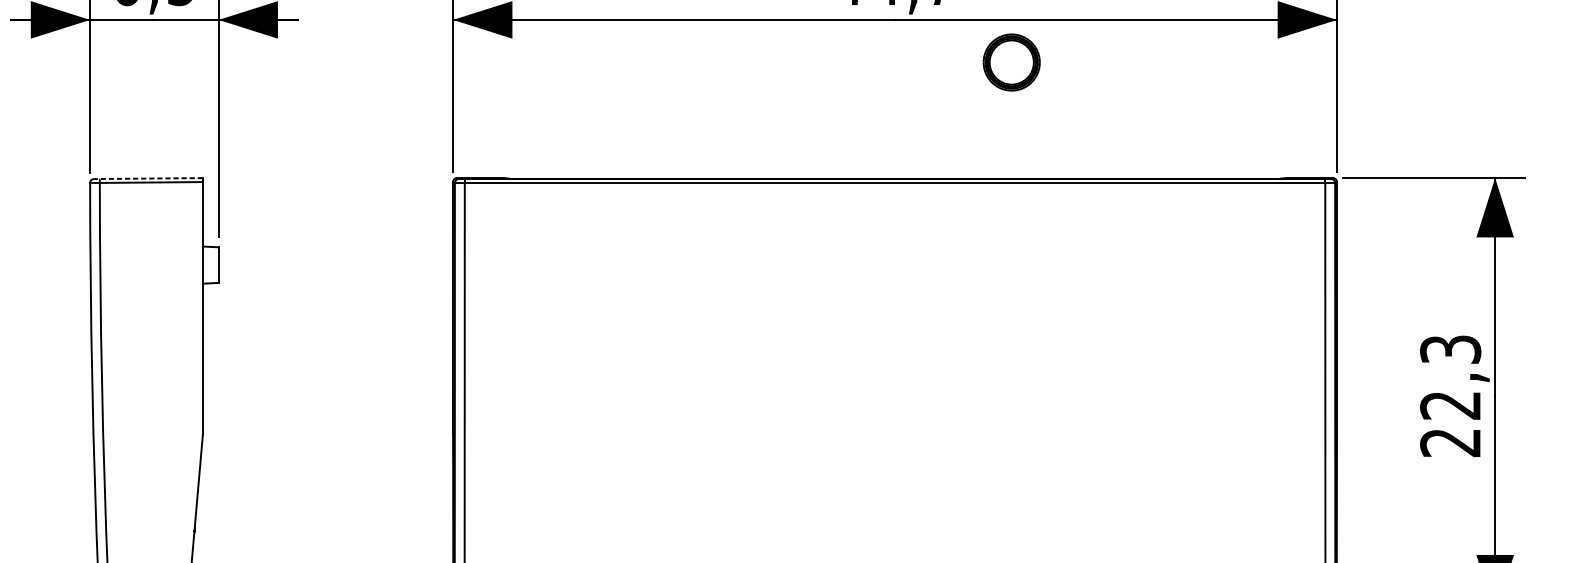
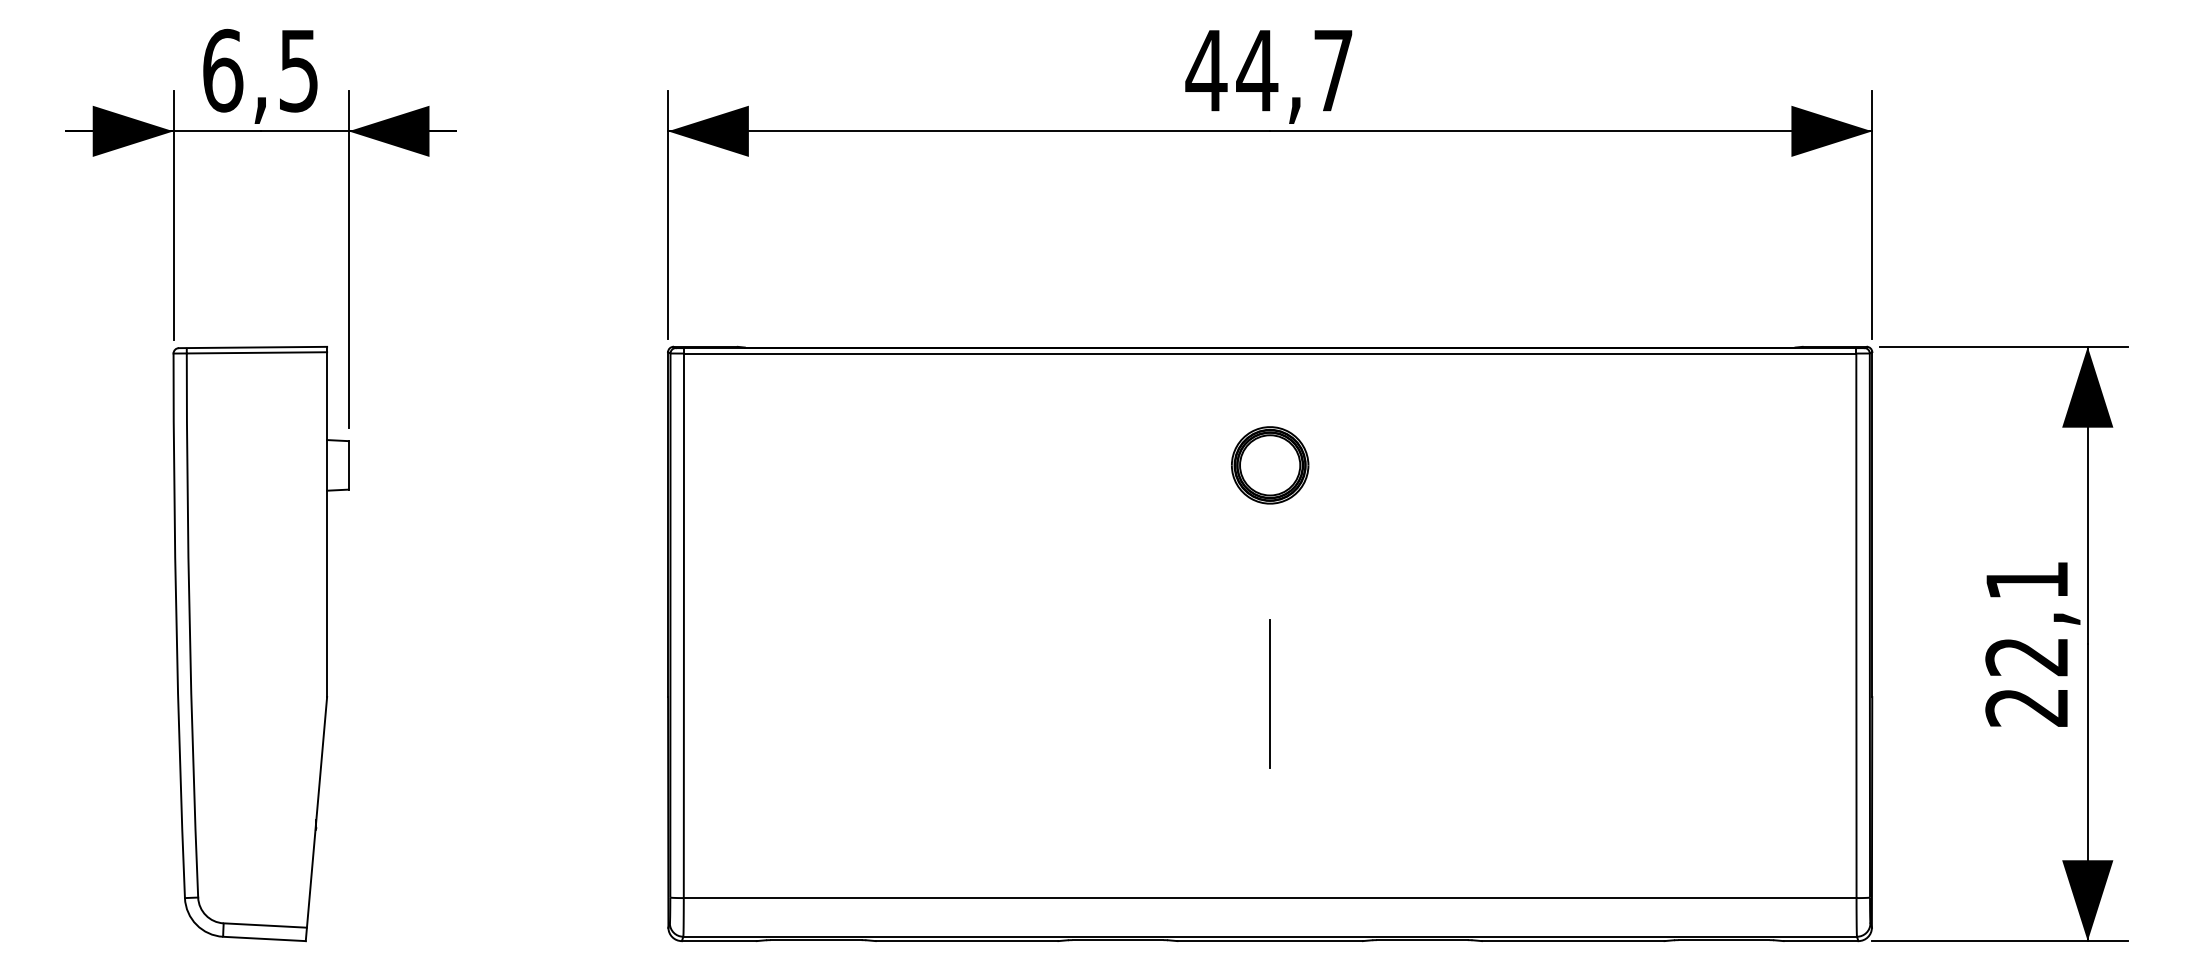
part: (1011, 62) -> (1270, 465), moved
line: (148, 178) -> (252, 347), dashed -> solid
text: (1450, 349) -> (2027, 580), 22,3 -> 22,1
line: (895, 433) -> (1270, 694), added

